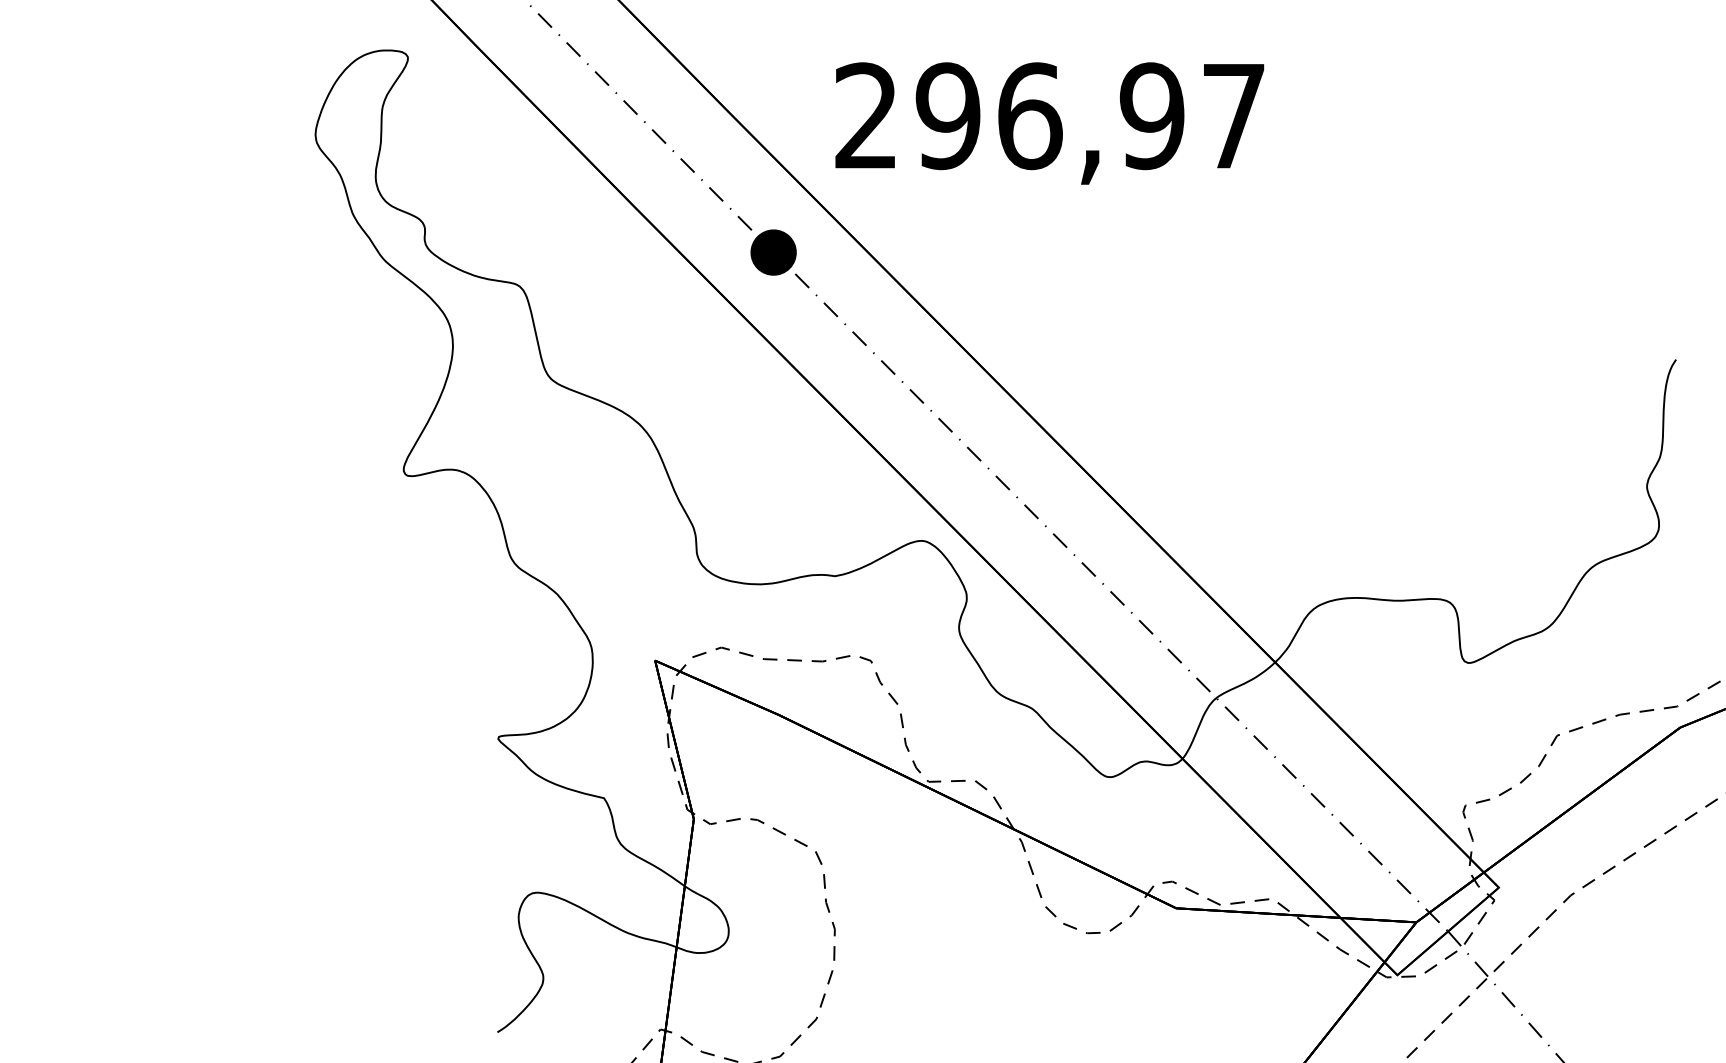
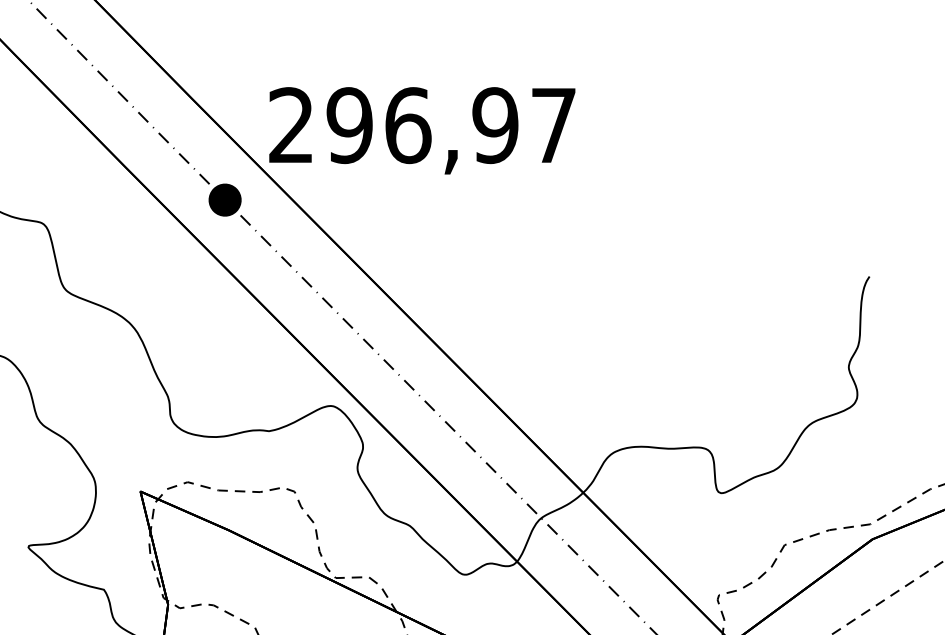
text: (1049, 123) -> (422, 130), moved

